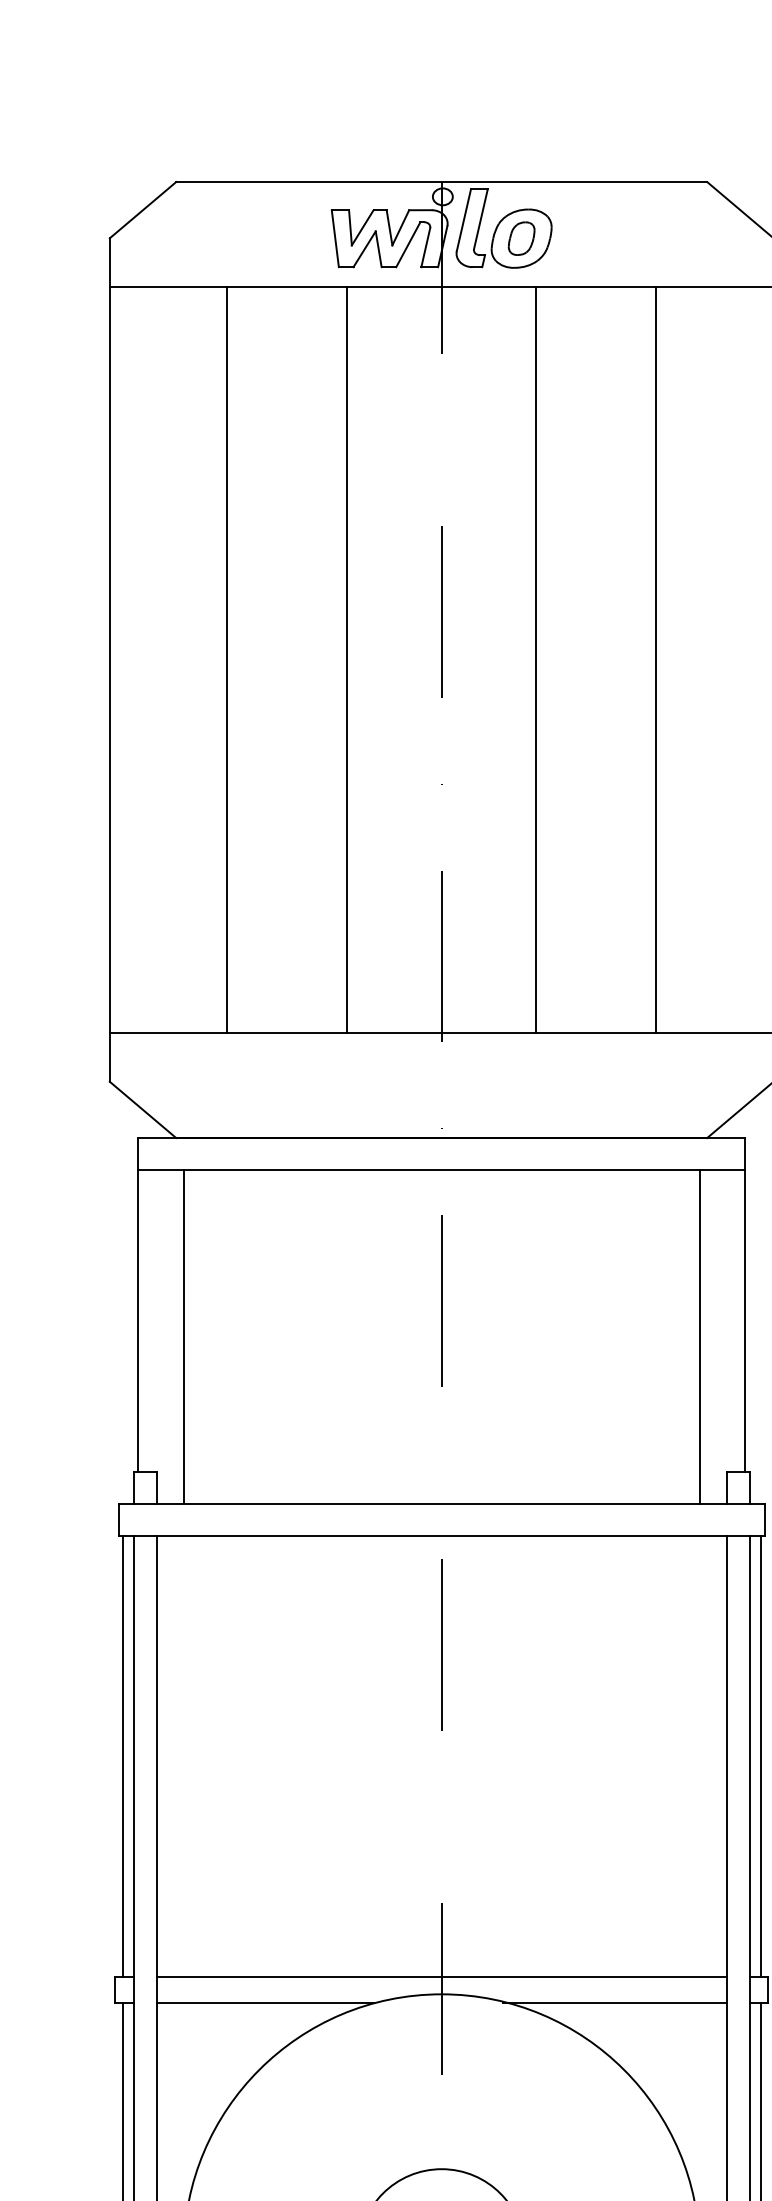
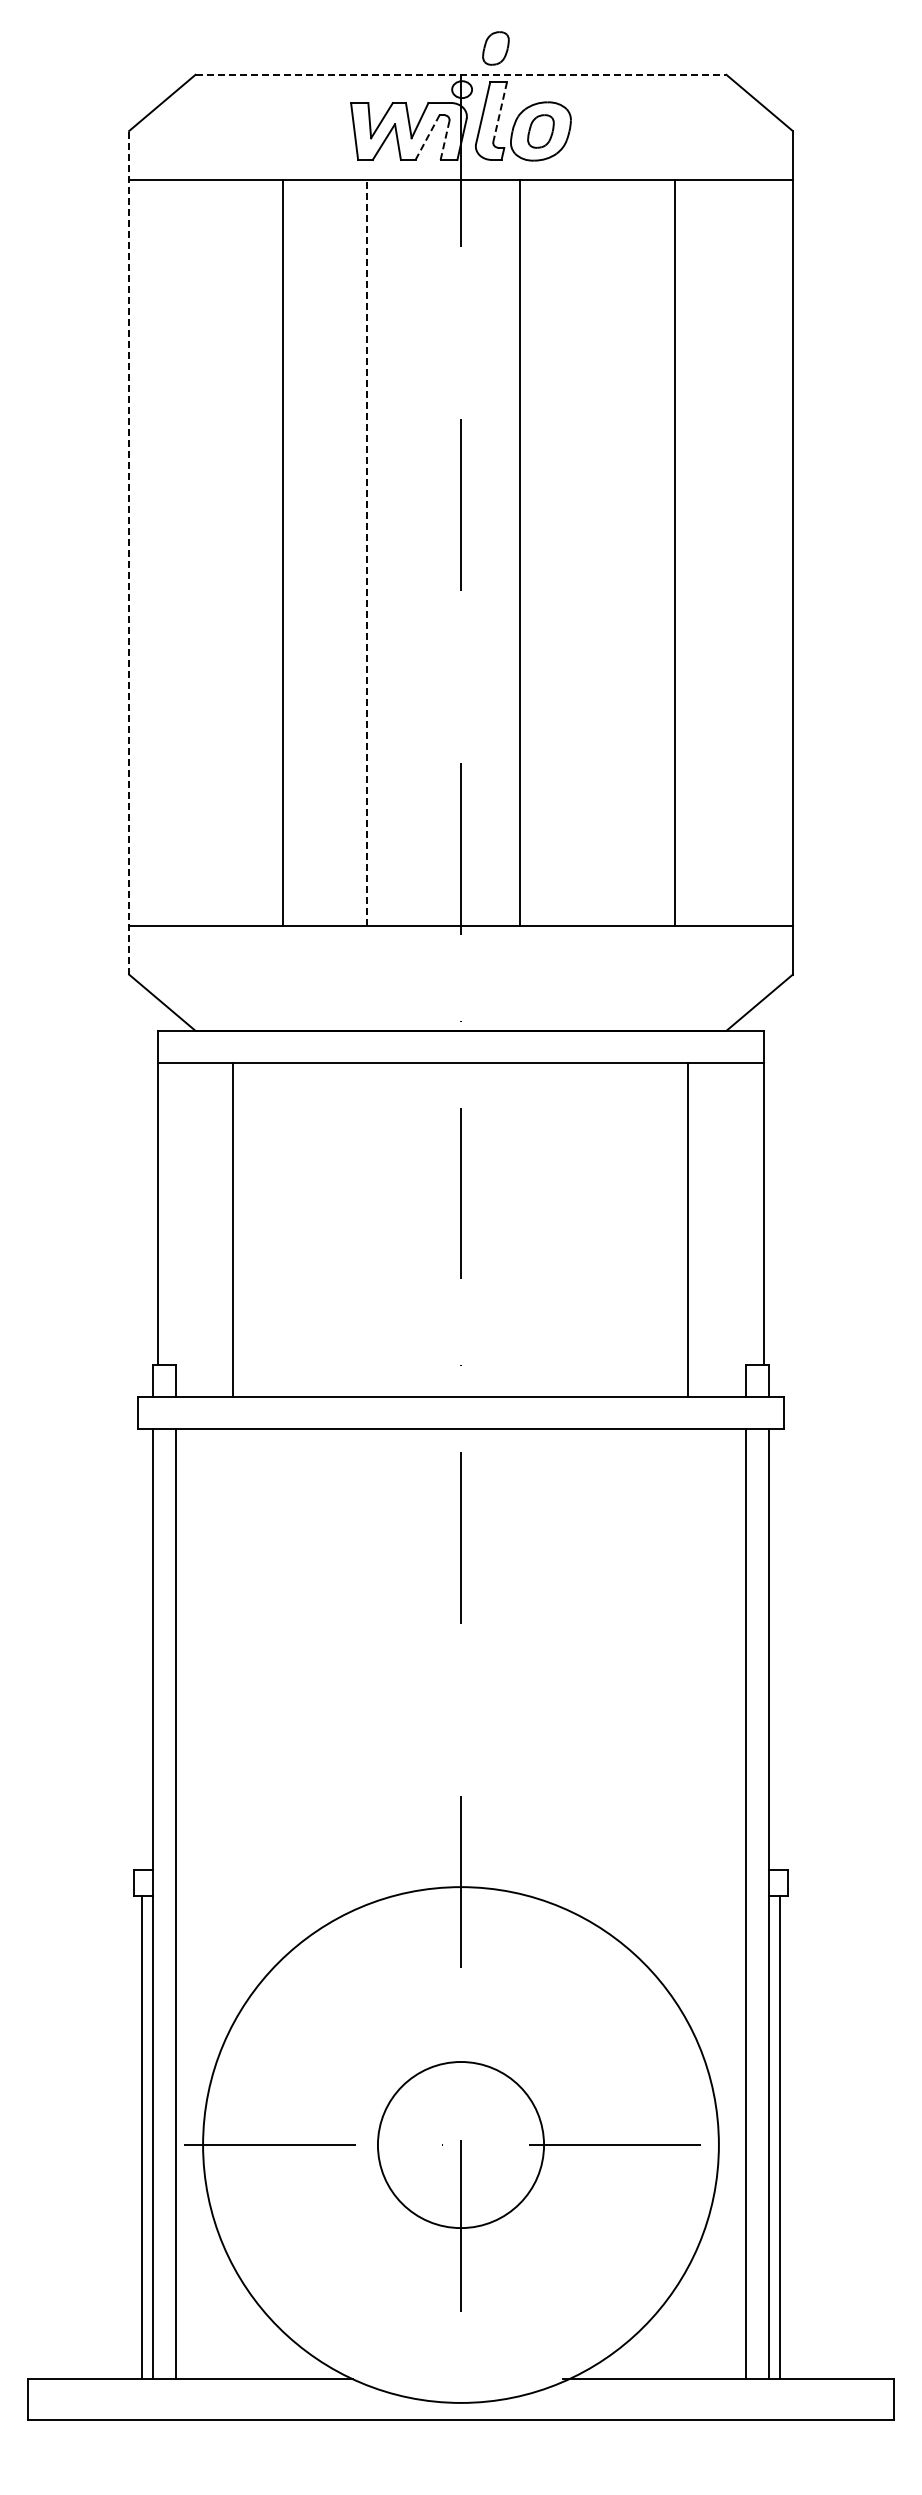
part: (476, 155) -> (495, 48), added
line: (442, 181) -> (461, 74), solid -> dashed
line: (481, 219) -> (500, 112), solid -> dashed
line: (408, 244) -> (427, 137), solid -> dashed
line: (426, 247) -> (445, 140), solid -> dashed
line: (110, 659) -> (129, 552), solid -> dashed
line: (227, 659) -> (282, 552), moved
line: (347, 659) -> (366, 552), solid -> dashed
line: (536, 659) -> (520, 552), moved
line: (184, 1336) -> (233, 1229), moved
line: (699, 1336) -> (687, 1229), moved
line: (123, 1756) -> (142, 1649), removed
line: (760, 1756) -> (779, 1649), removed
line: (441, 1976) -> (460, 1869), removed
line: (265, 2003) -> (284, 1896), removed
line: (614, 2003) -> (633, 1896), removed

